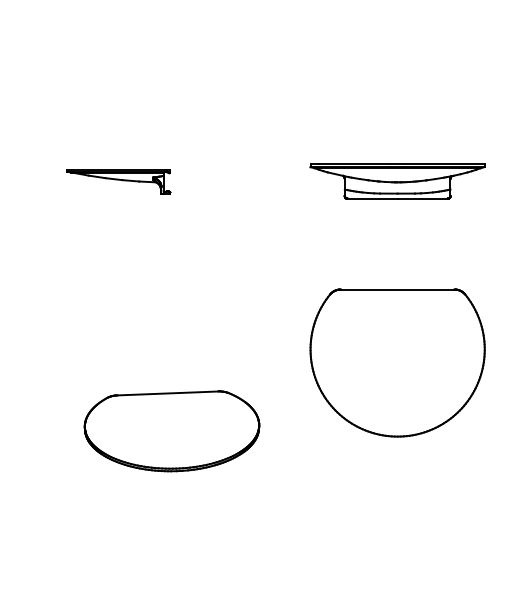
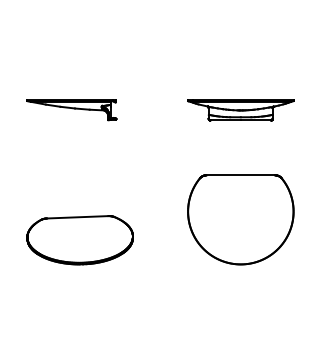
part: (118, 182) -> (71, 110), size x1.43
part: (170, 431) -> (79, 240), moved

